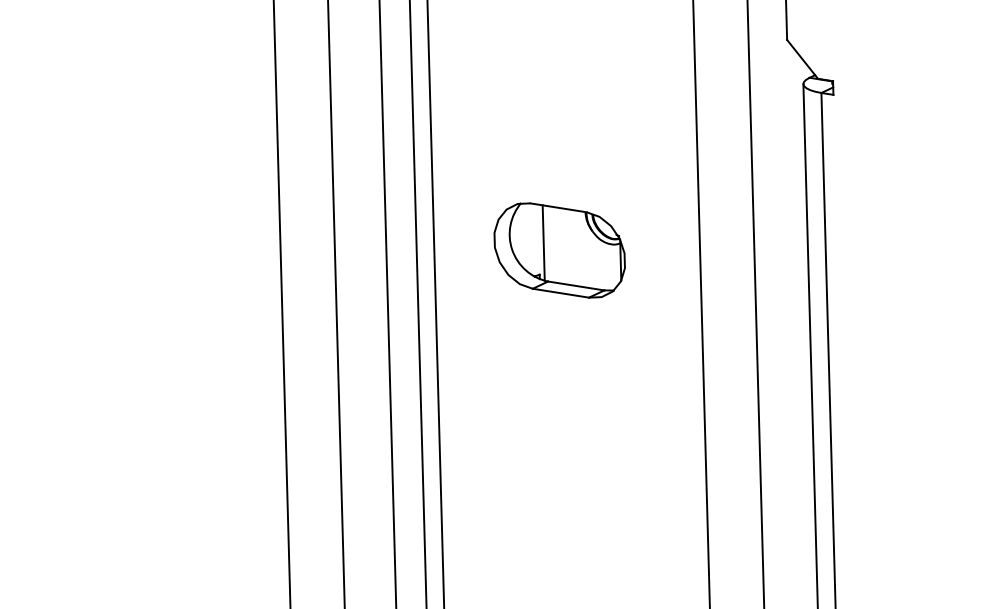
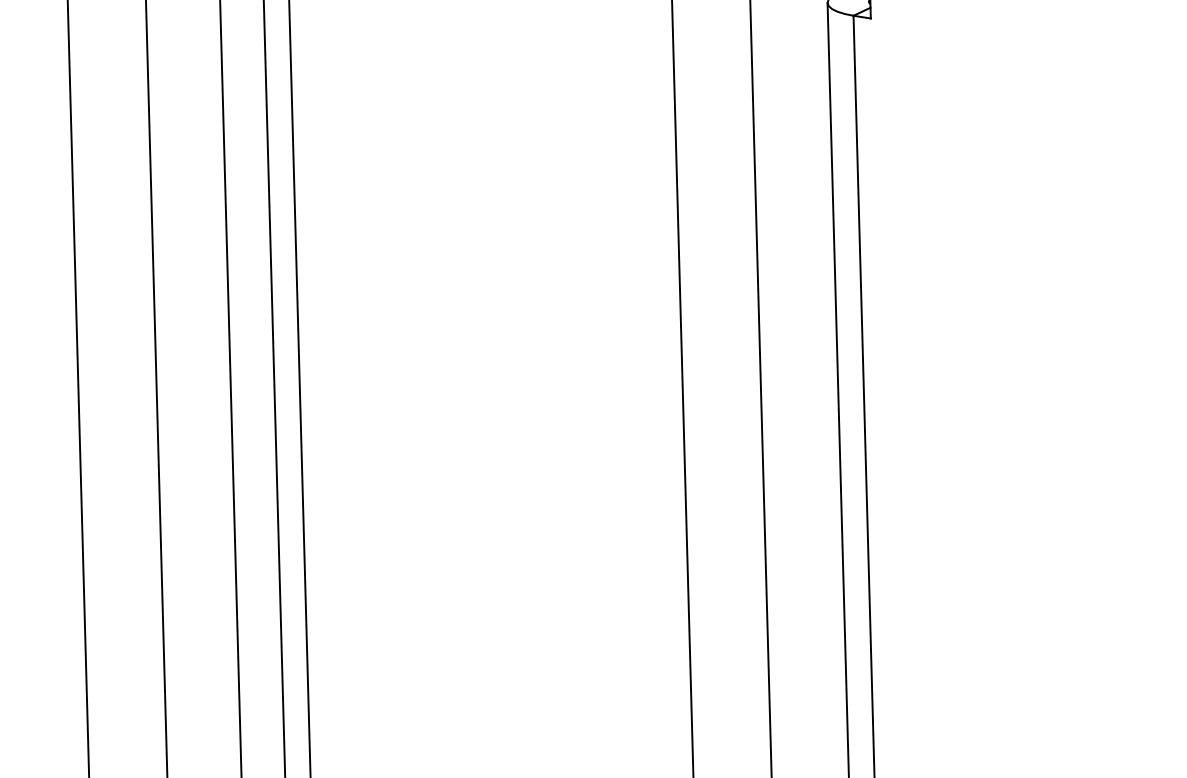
part: (559, 250) -> (476, 242), removed

